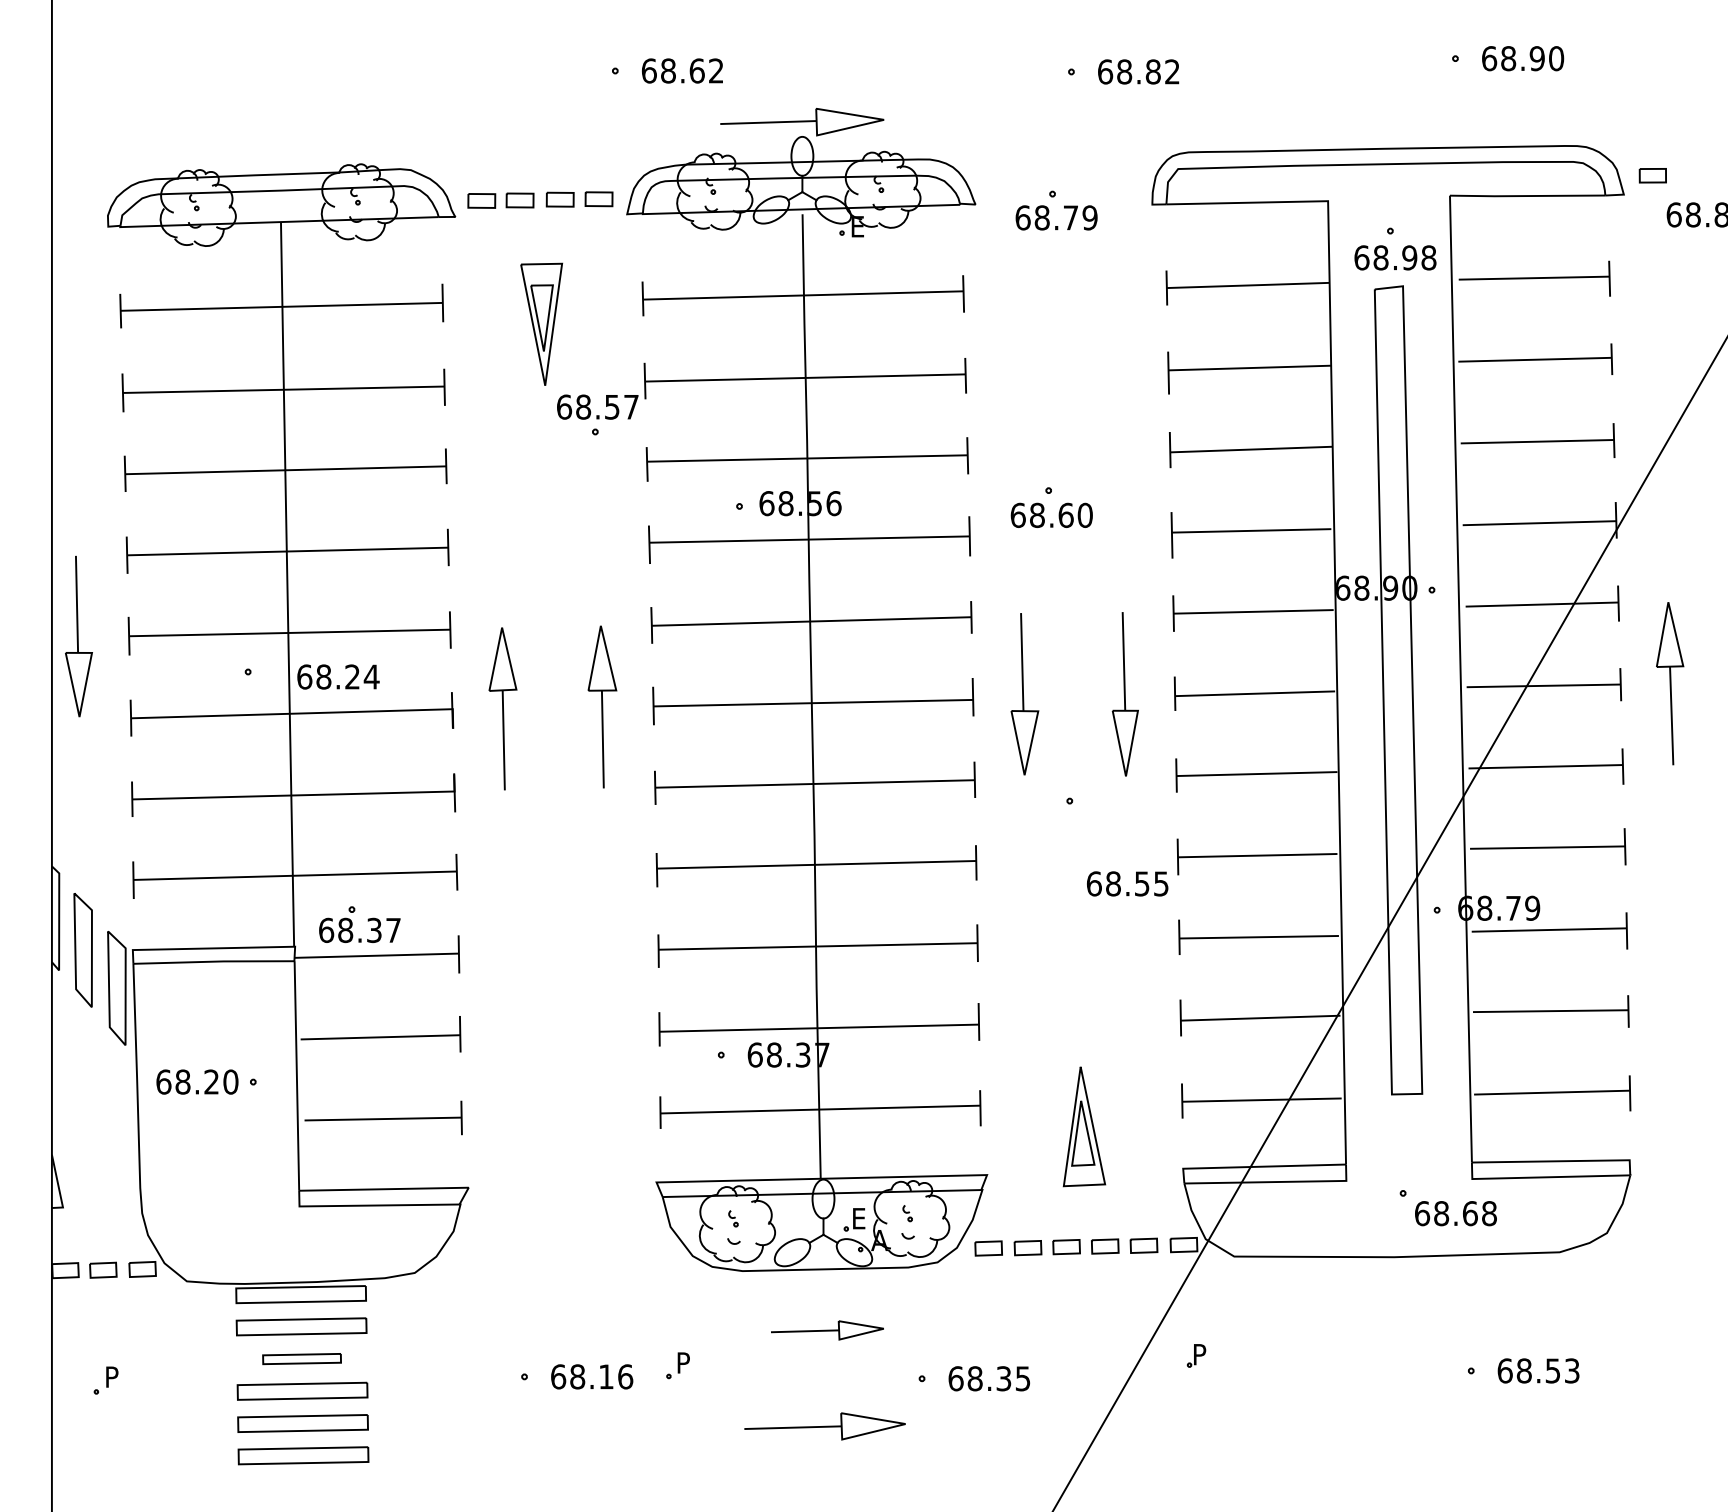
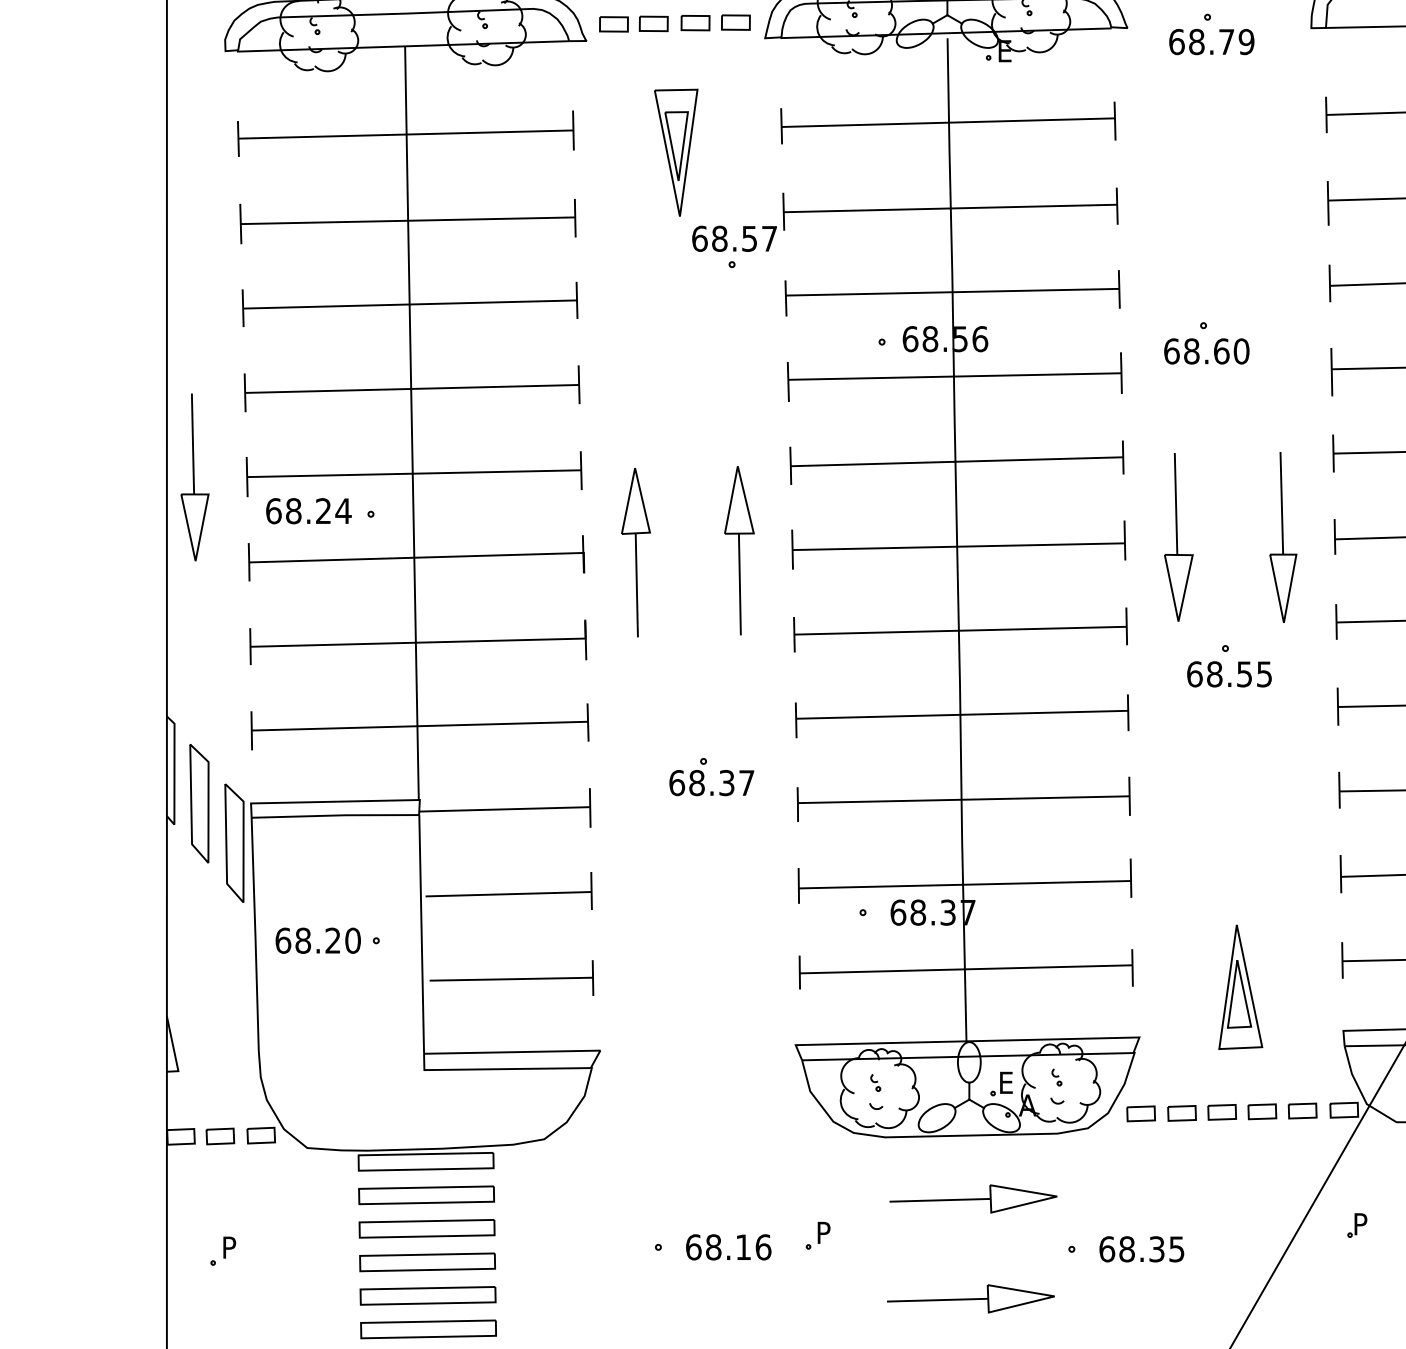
text: (338, 676) -> (308, 510), moved
text: (1127, 883) -> (1229, 673), moved
part: (352, 924) -> (704, 776), moved
part: (827, 1330) -> (973, 1199), size x1.43
part: (301, 1358) -> (426, 1228), size x1.67

